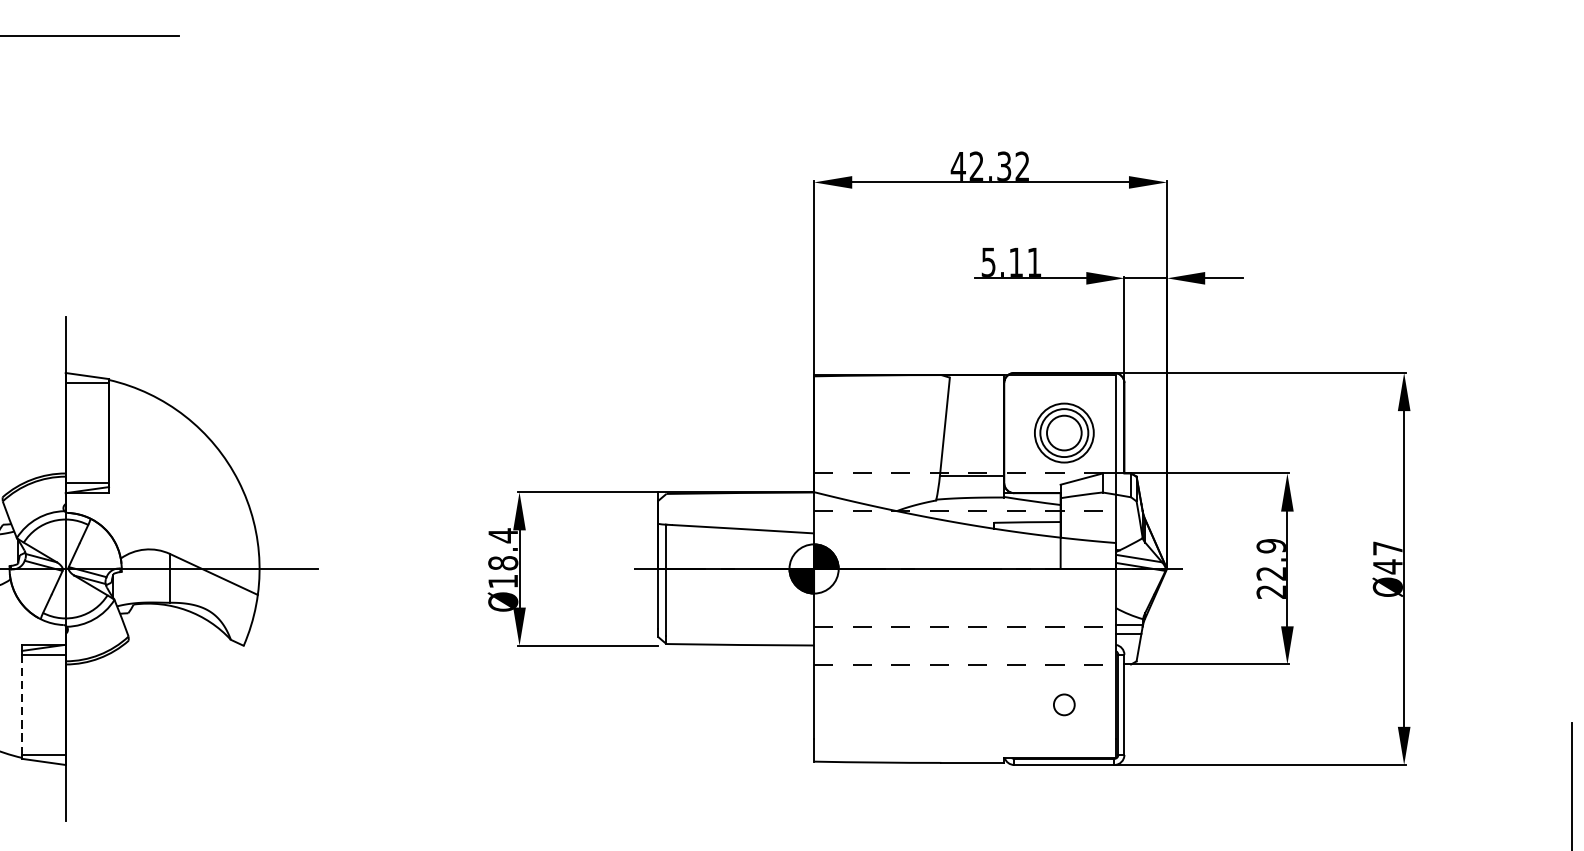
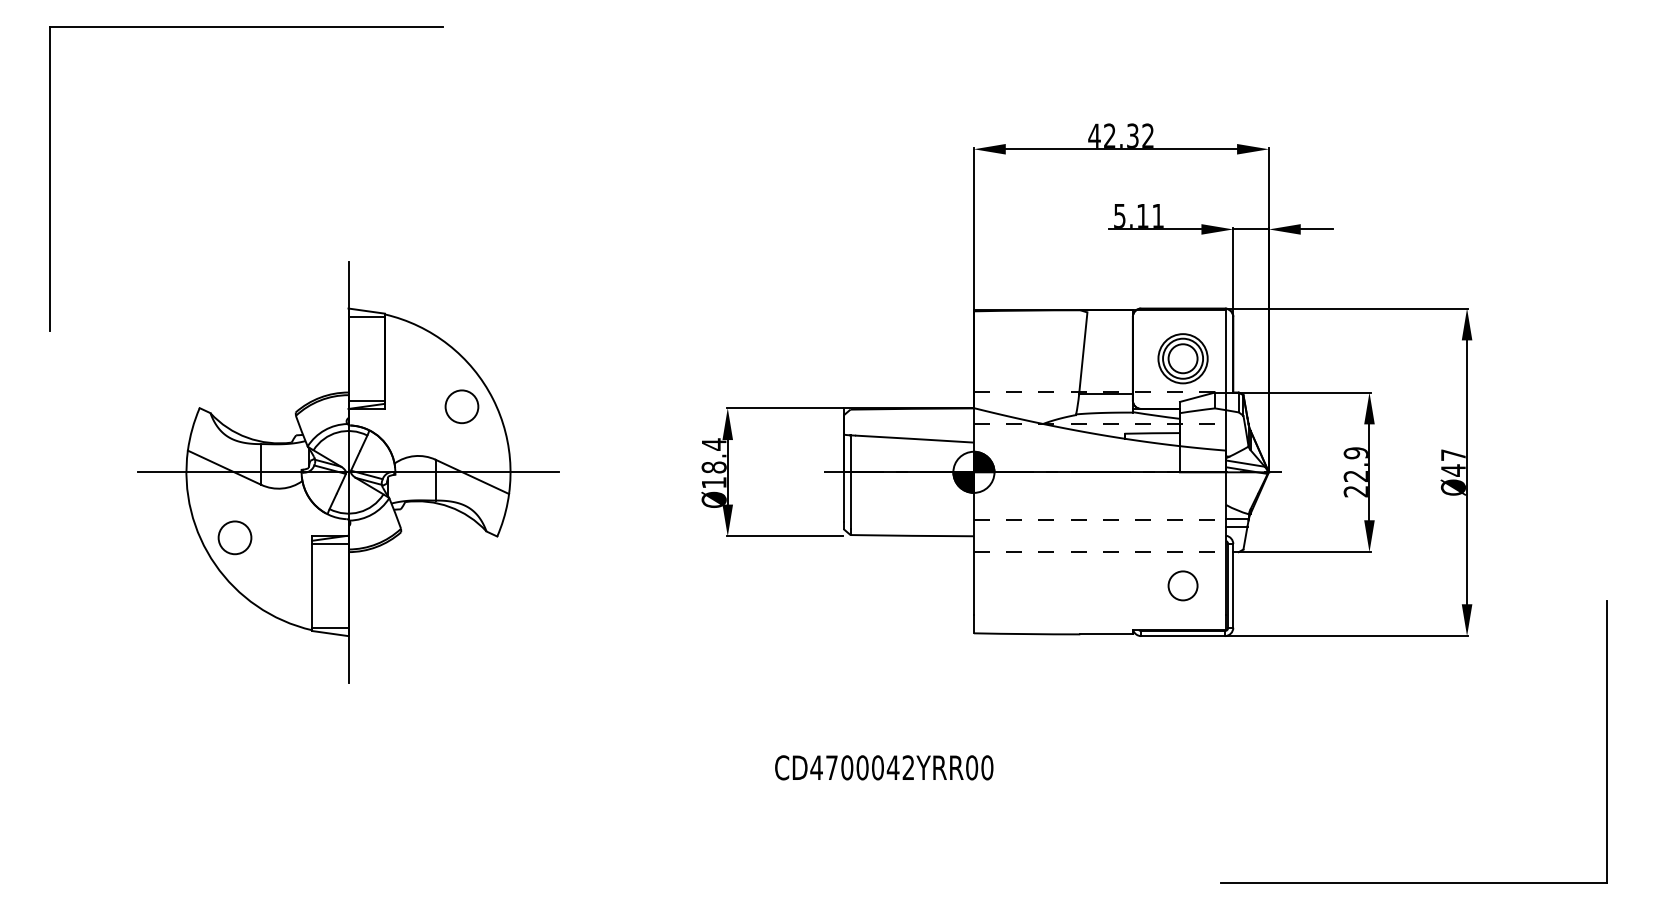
circle: (200, 490) -> (461, 406), added
line: (22, 704) -> (312, 585), dashed -> solid
circle: (1063, 704) -> (1182, 585), size x1.67

